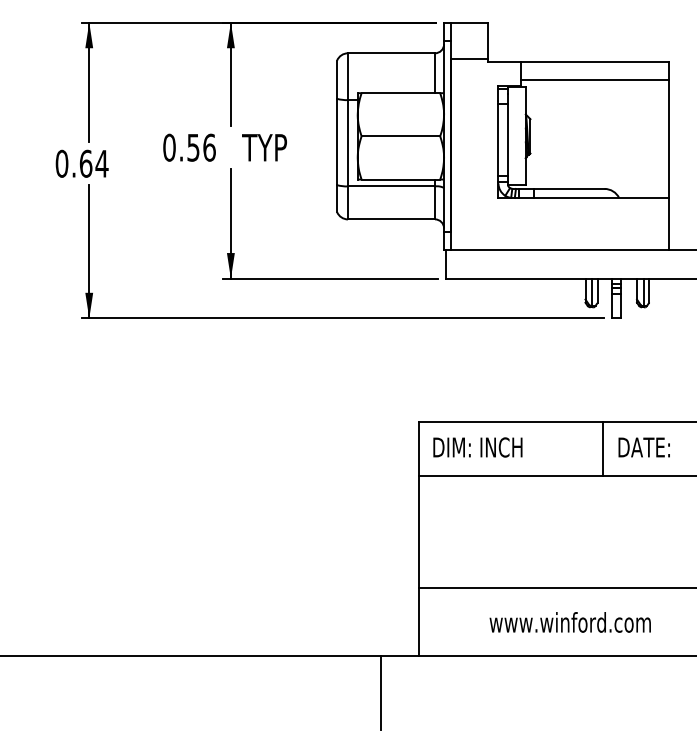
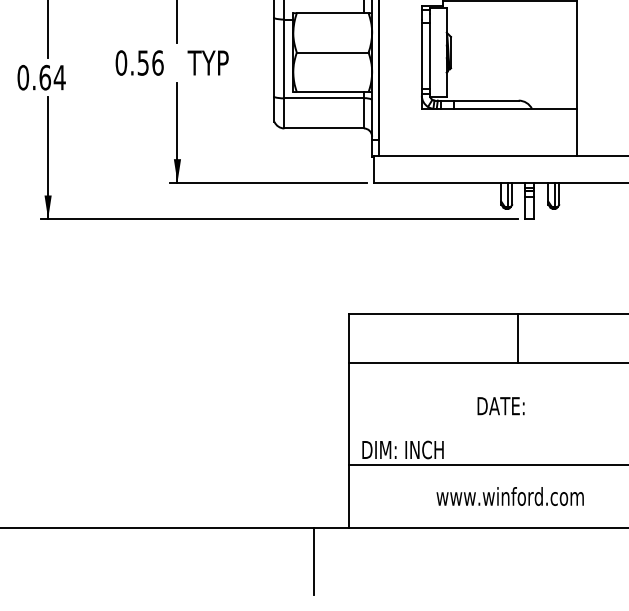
text: (477, 447) -> (402, 449), moved
text: (643, 447) -> (500, 406), moved
text: (569, 622) -> (509, 496), moved

